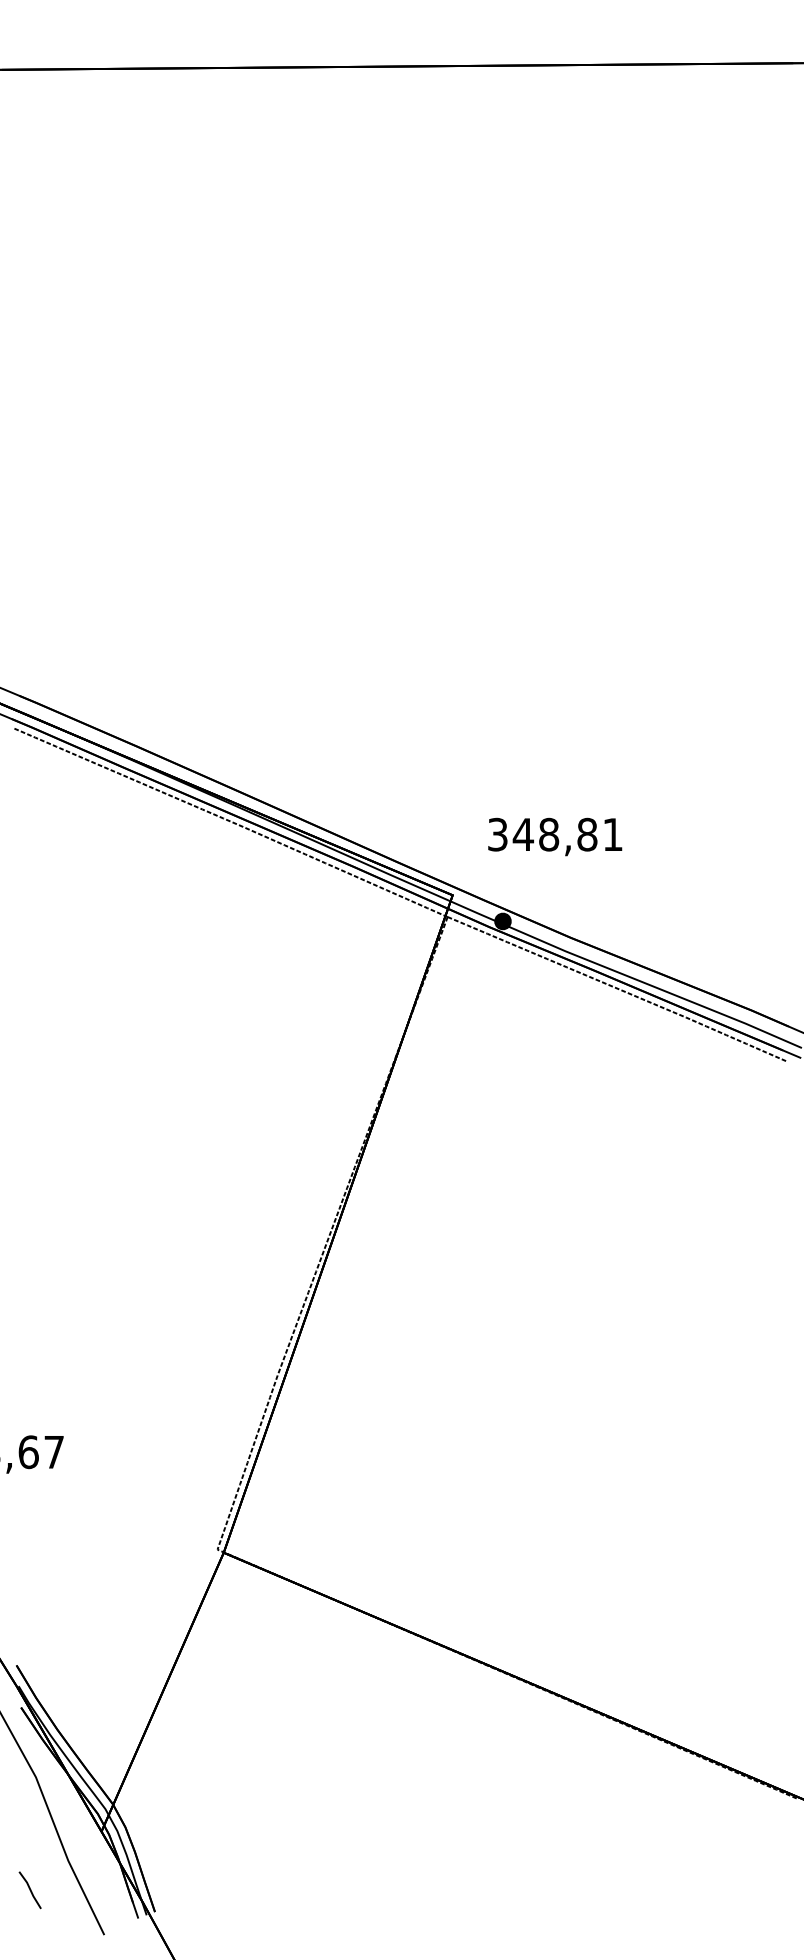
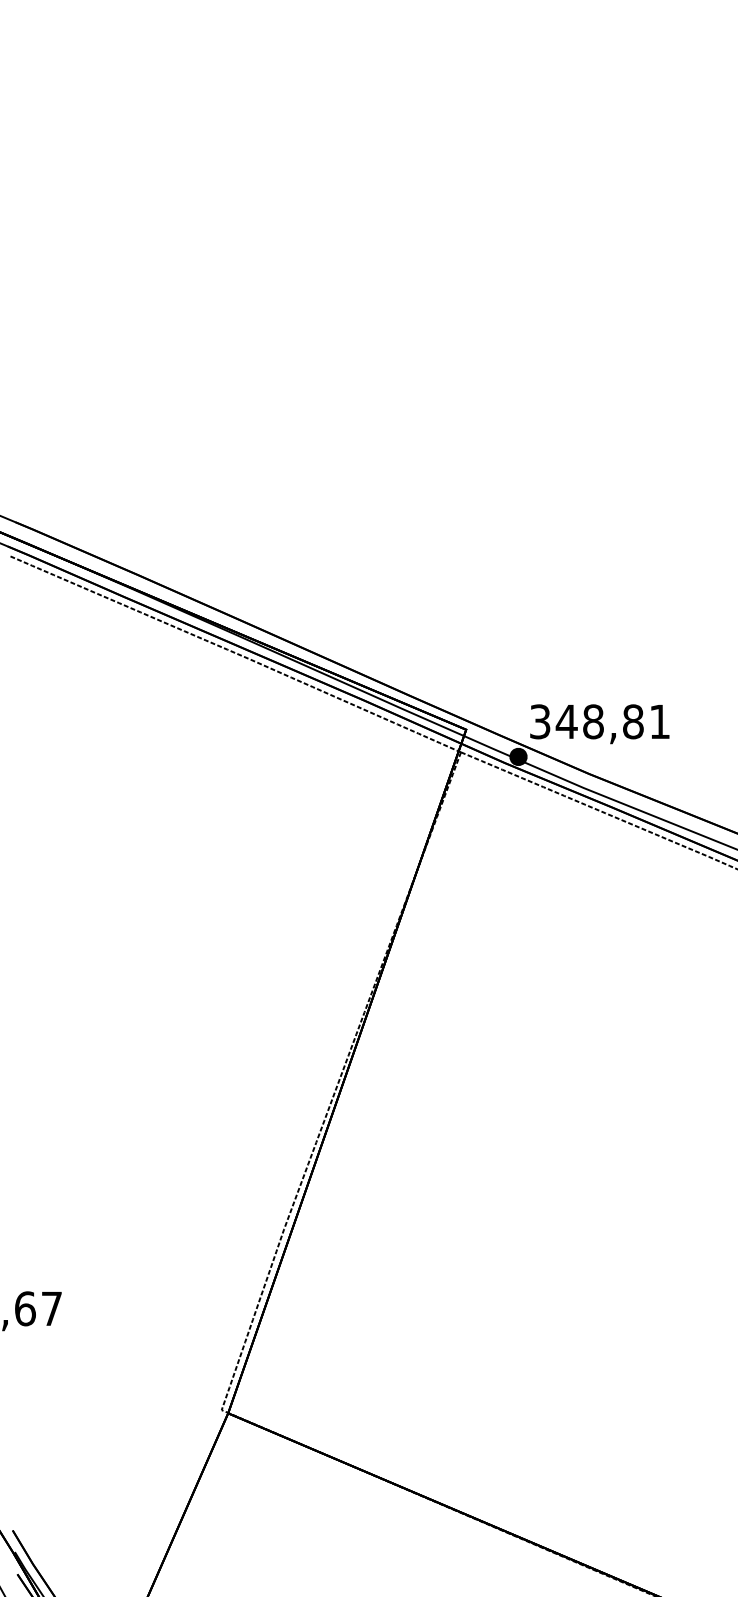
text: (555, 836) -> (600, 723), moved

